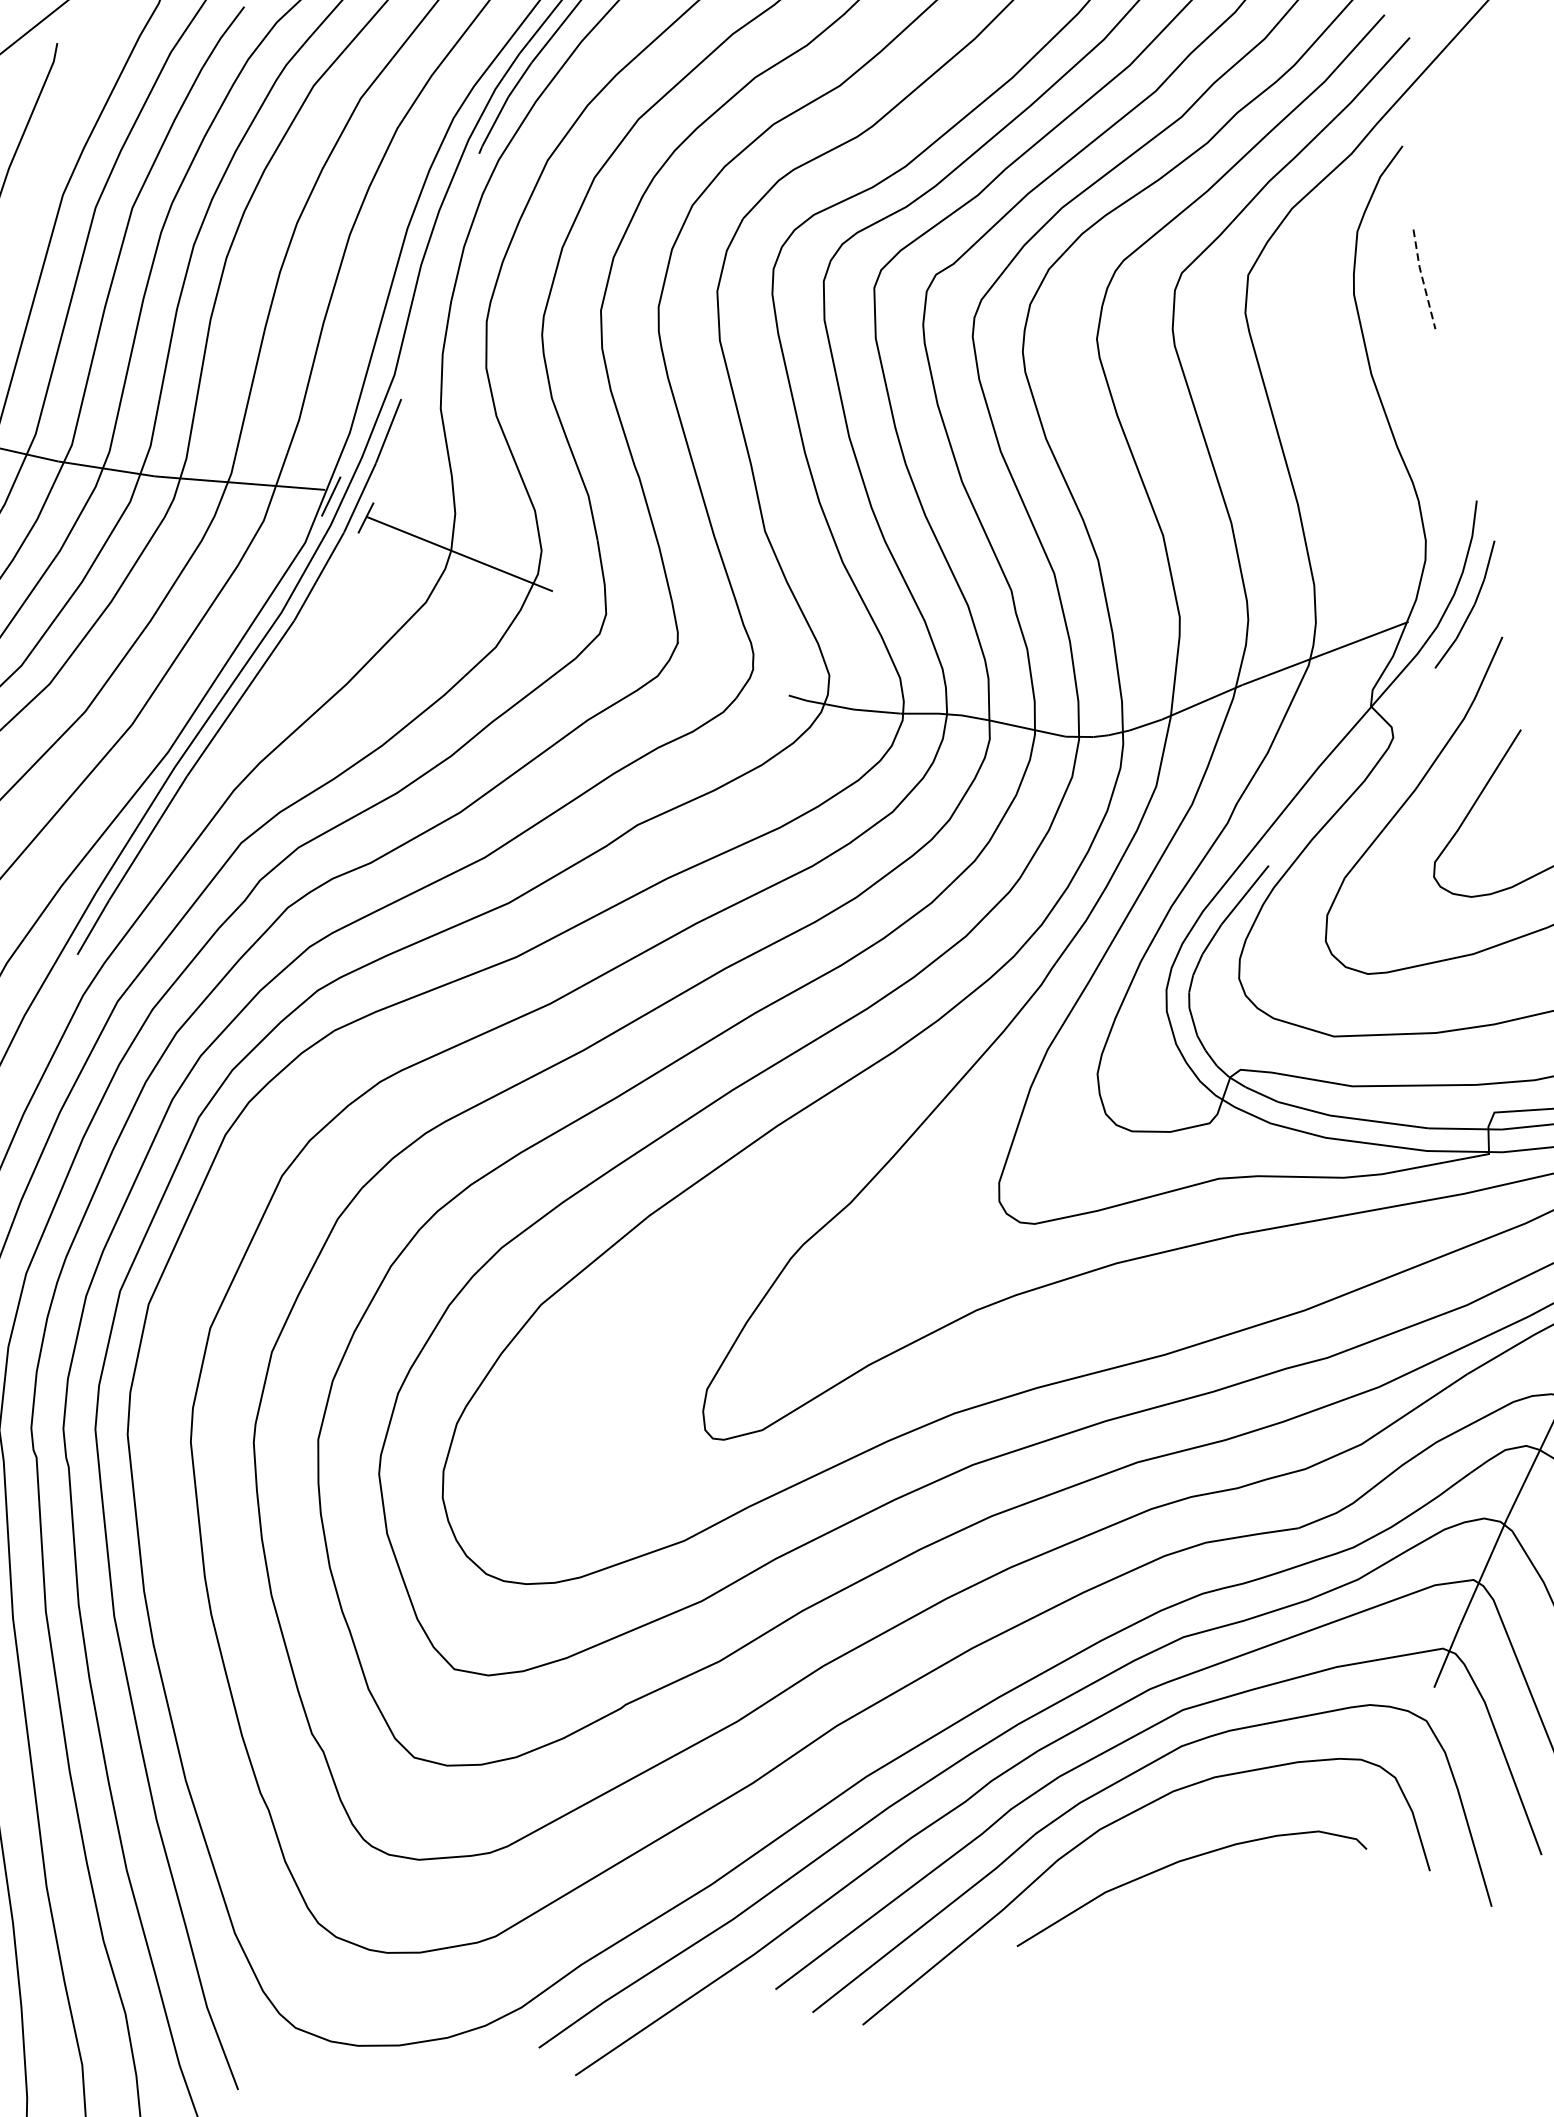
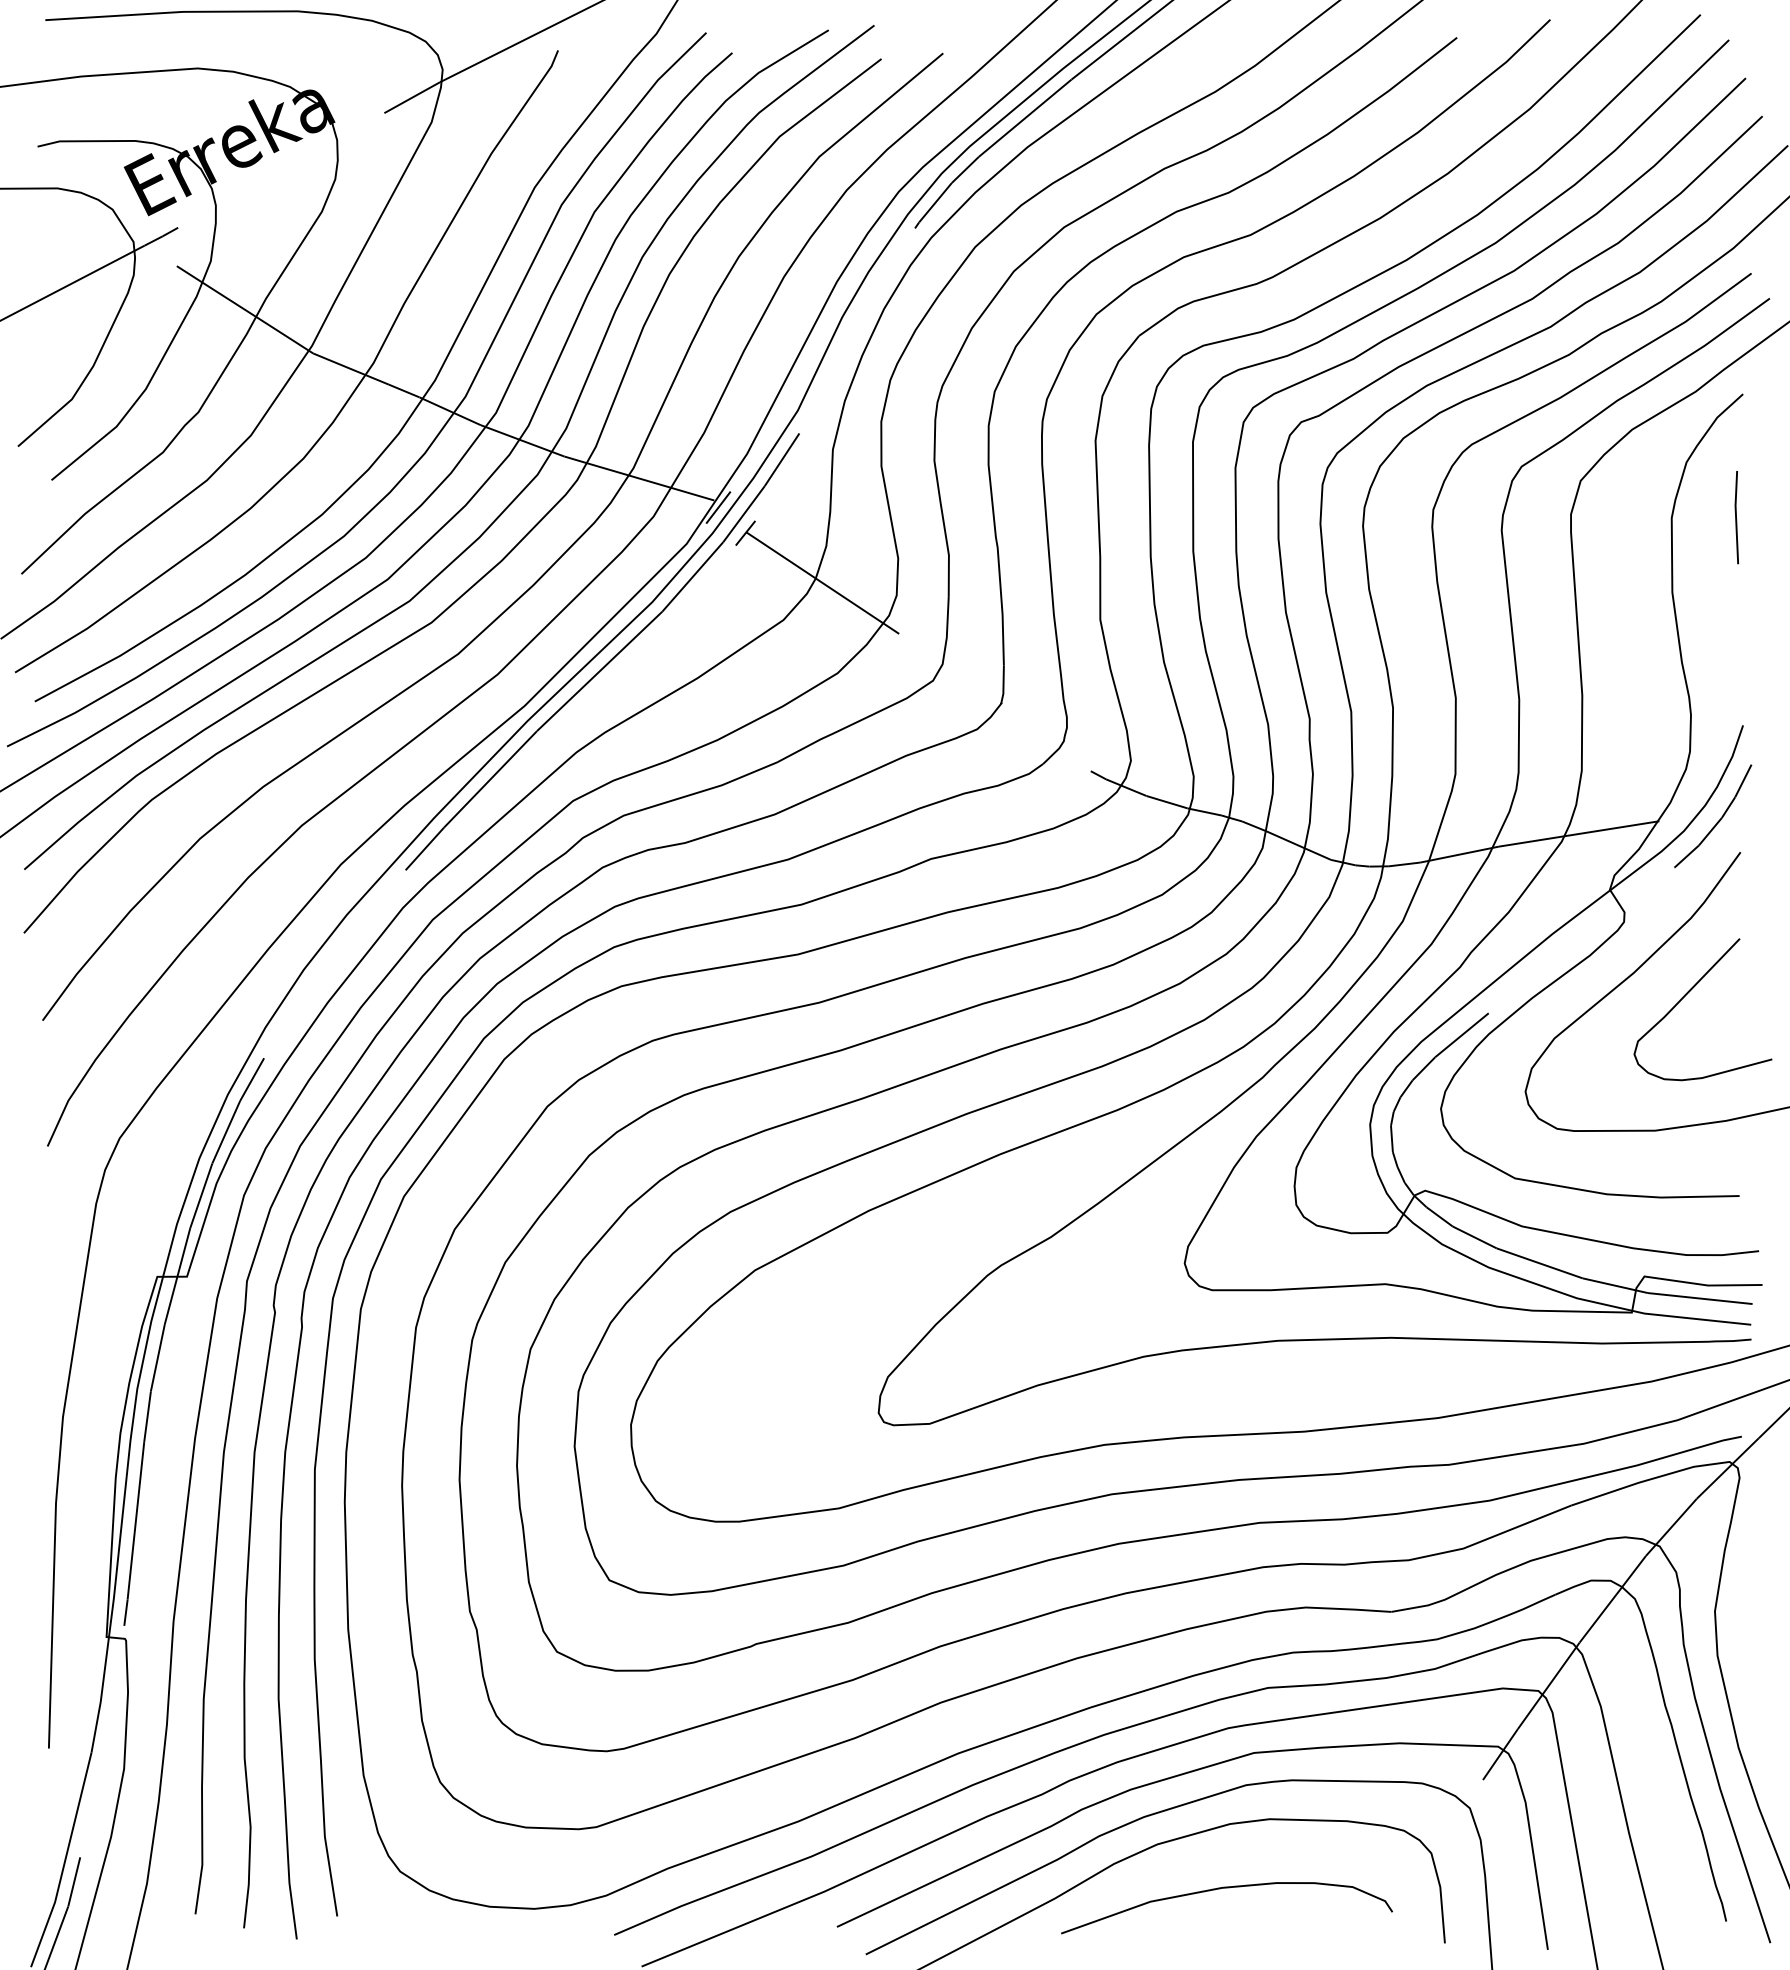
line: (1423, 279) -> (1736, 517), dashed -> solid

